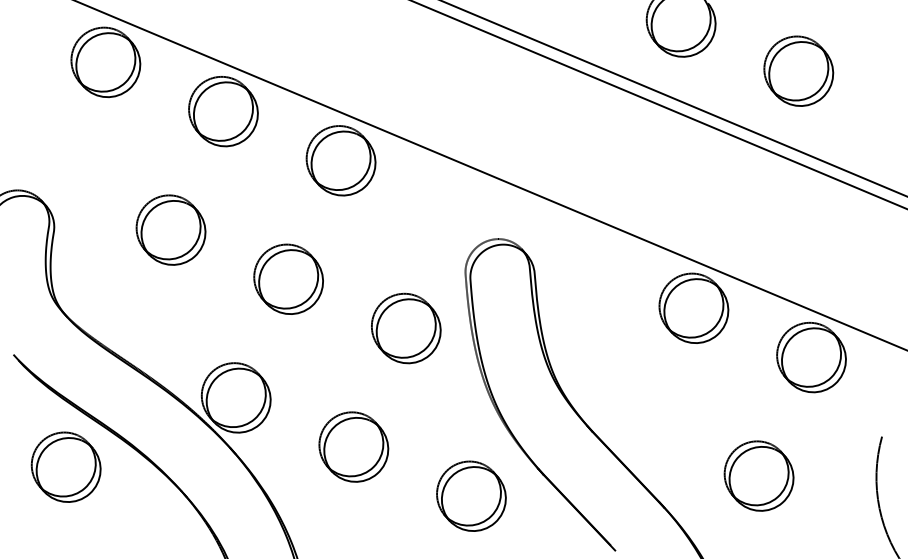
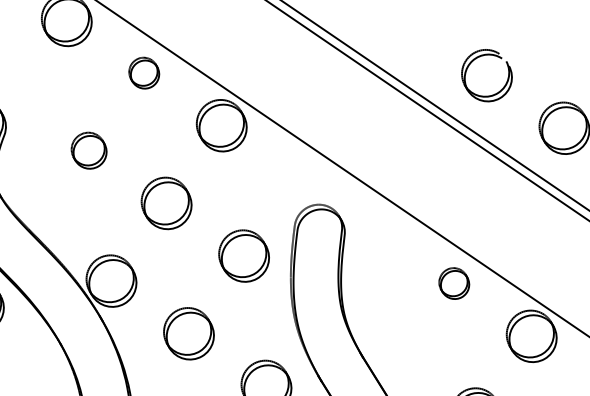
part: (223, 111) -> (144, 72), size x0.6
part: (170, 229) -> (88, 150), size x0.7
part: (693, 307) -> (454, 283), size x0.6

